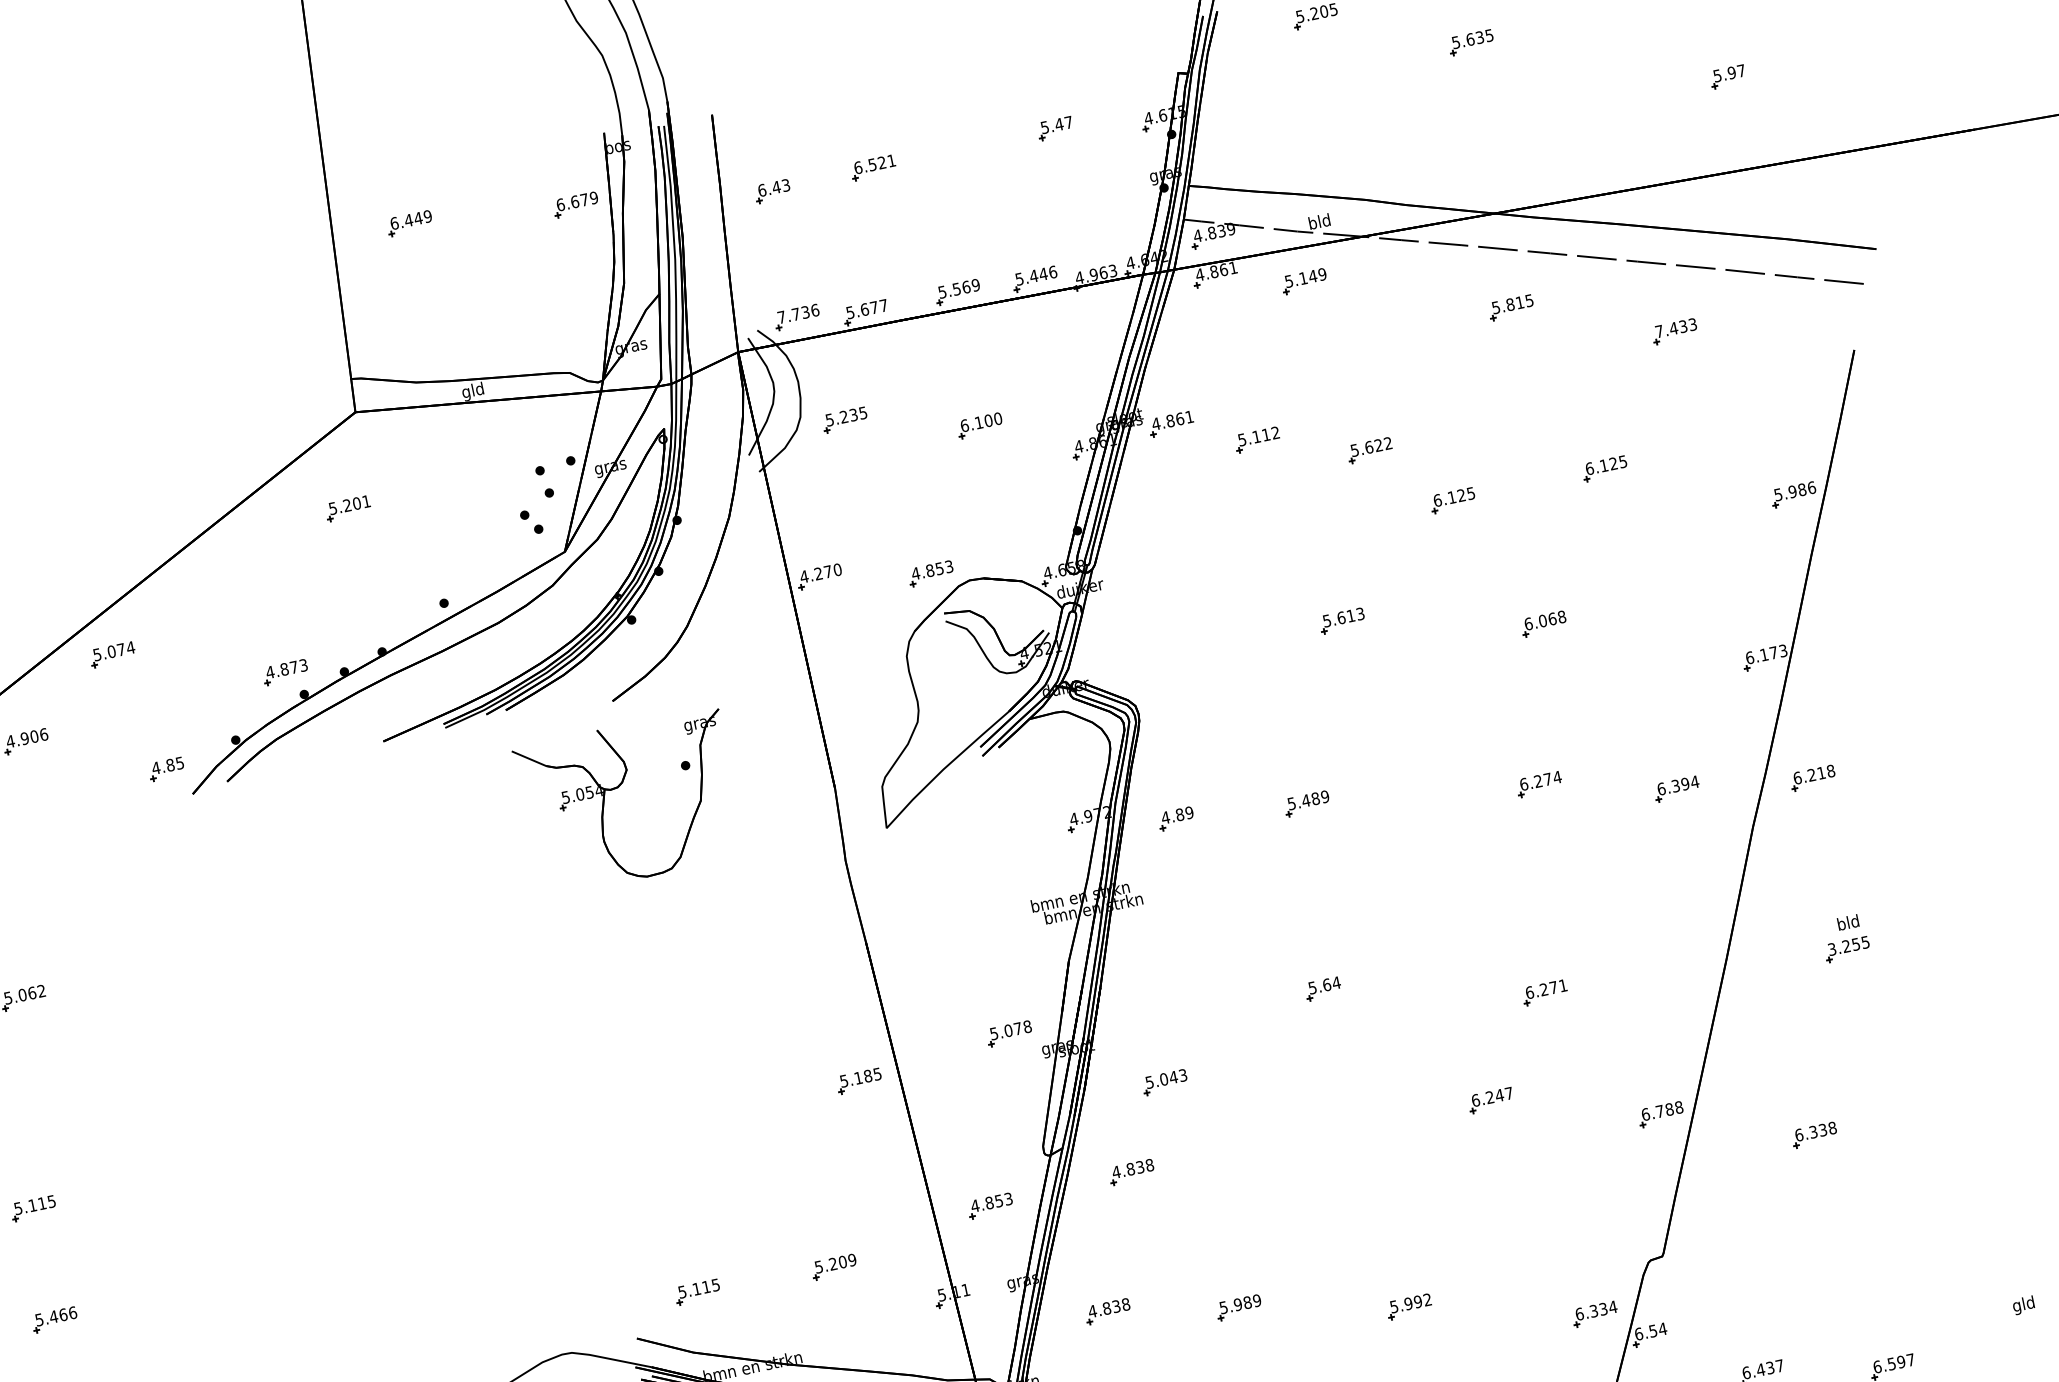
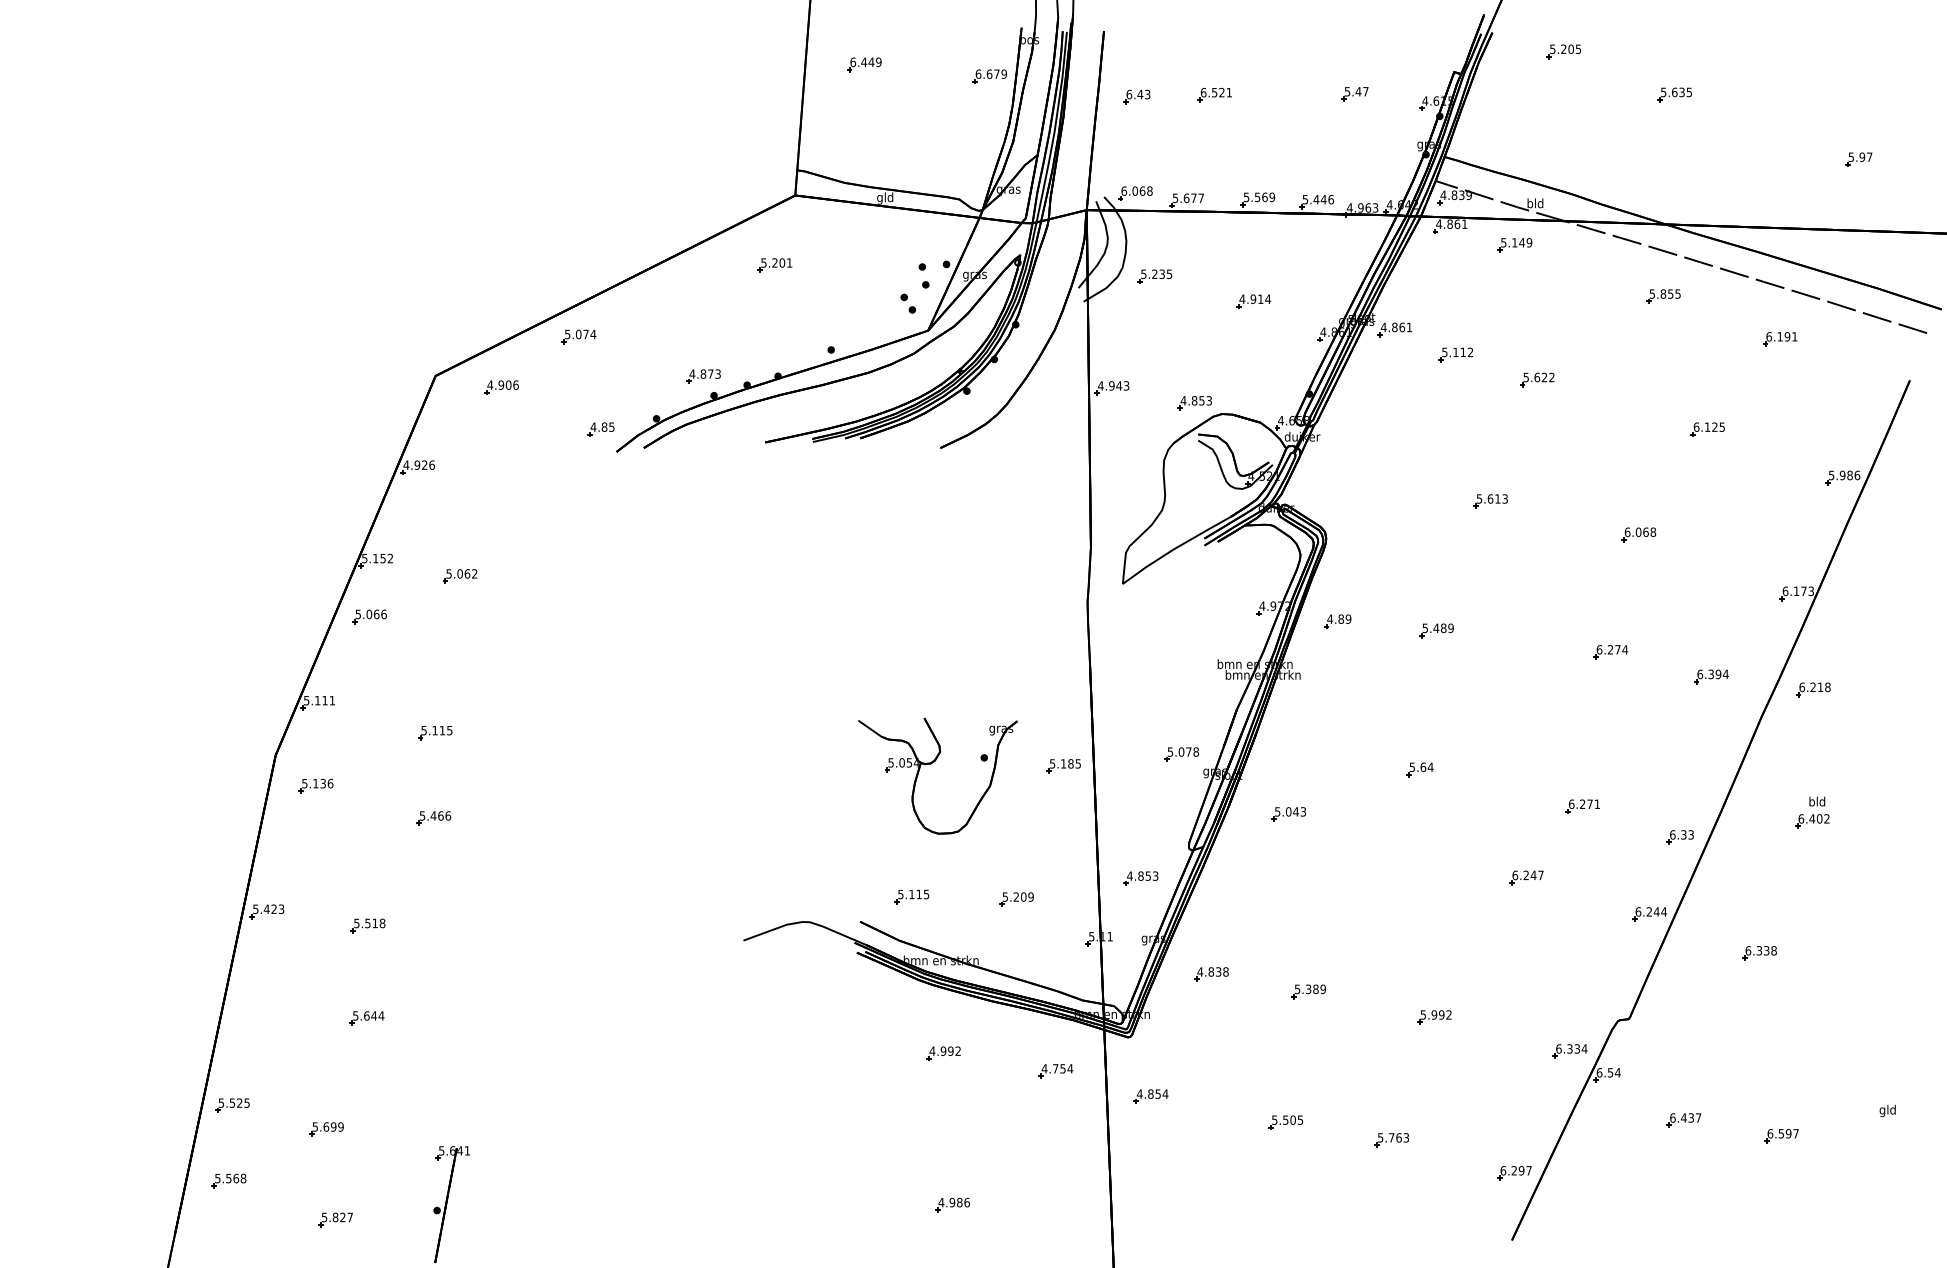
text: (1519, 302) -> (1670, 293), 5.815 -> 5.855
text: (797, 313) -> (1136, 190), 7.736 -> 6.068
text: (1675, 327) -> (1781, 336), 7.433 -> 6.191
text: (981, 421) -> (1255, 298), 6.100 -> 4.914
part: (1452, 500) -> (1590, 429), removed
text: (828, 571) -> (1119, 385), 4.270 -> 4.943
part: (618, 788) -> (931, 764), moved
text: (1847, 945) -> (1813, 818), 3.255 -> 6.402
part: (1678, 1006) -> (1679, 837), added
text: (1669, 1109) -> (1656, 911), 6.788 -> 6.244
part: (1131, 1172) -> (1250, 875), removed
text: (1237, 1303) -> (1308, 988), 5.989 -> 5.389

